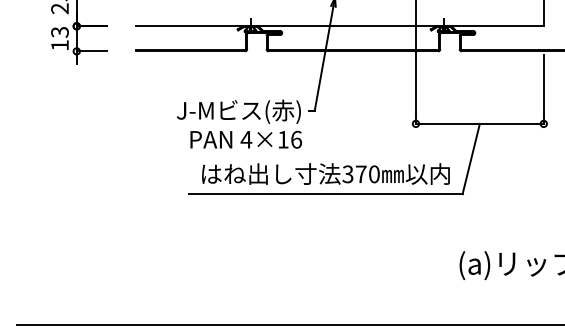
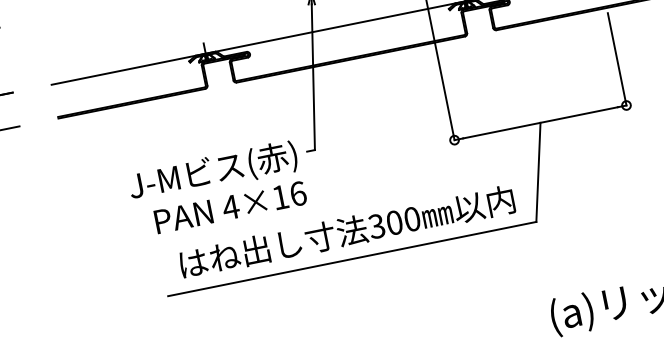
text: (360, 174) -> (393, 223), 370 -> 300

